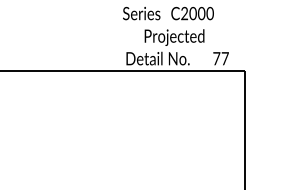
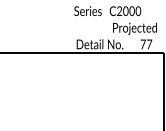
text: (174, 37) -> (134, 28), moved

